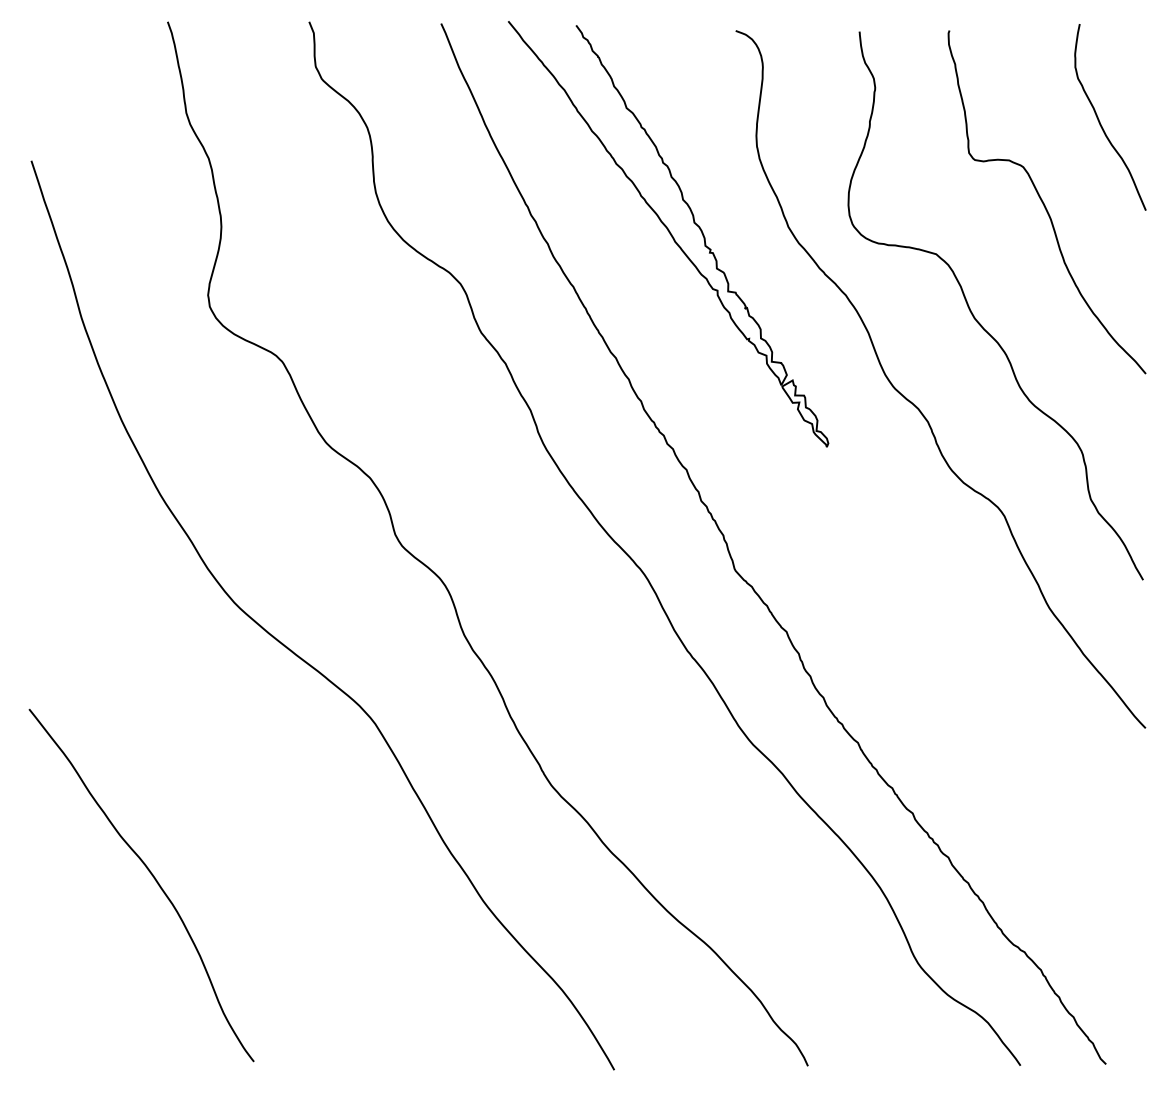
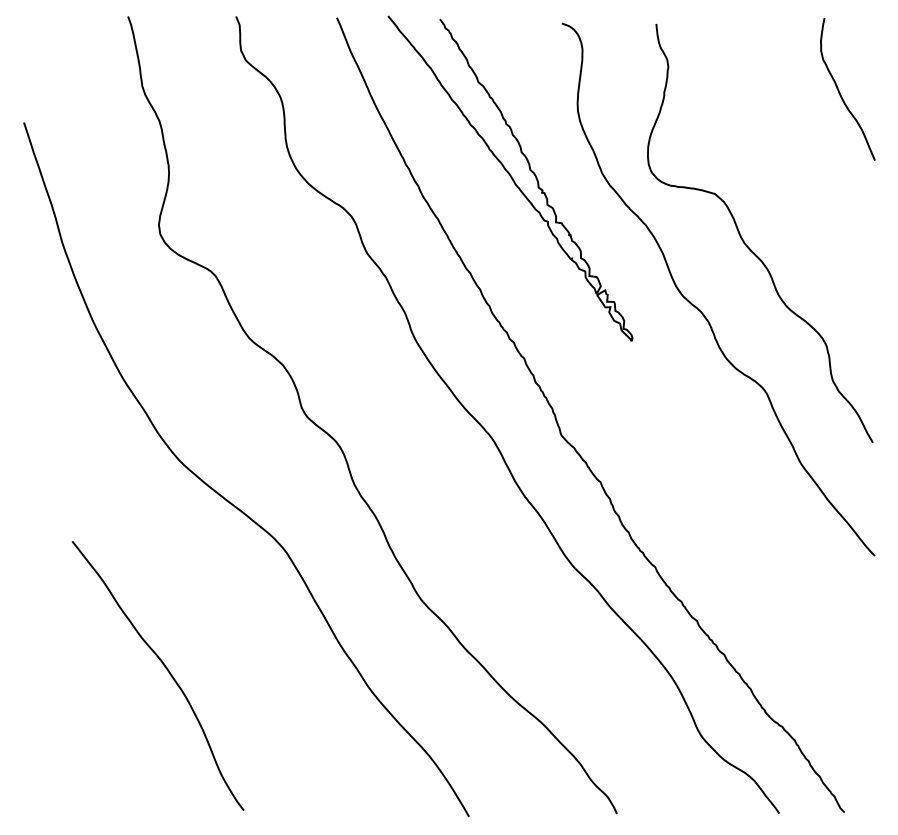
curve: (1044, 202) -> (797, 154), removed
curve: (153, 879) -> (167, 671), moved

